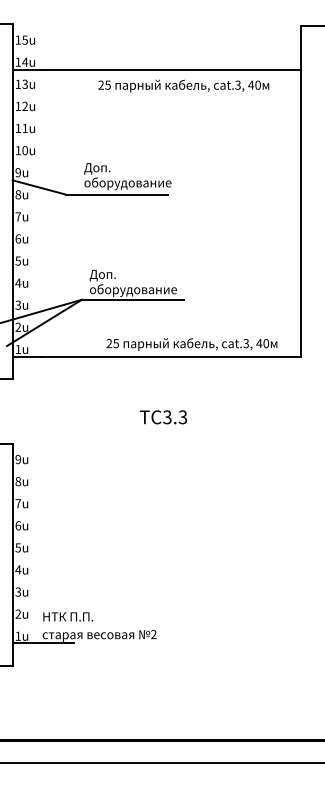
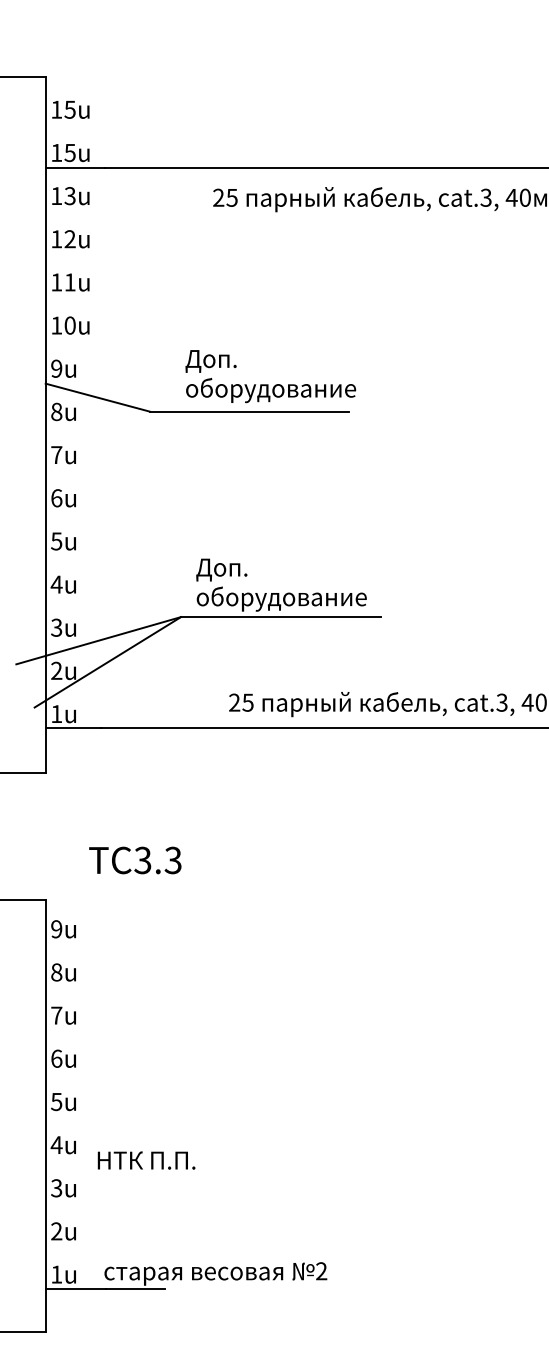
text: (25, 61) -> (70, 151), 14u -> 15u
text: (163, 417) -> (135, 860), moved
text: (68, 616) -> (147, 1159), moved

